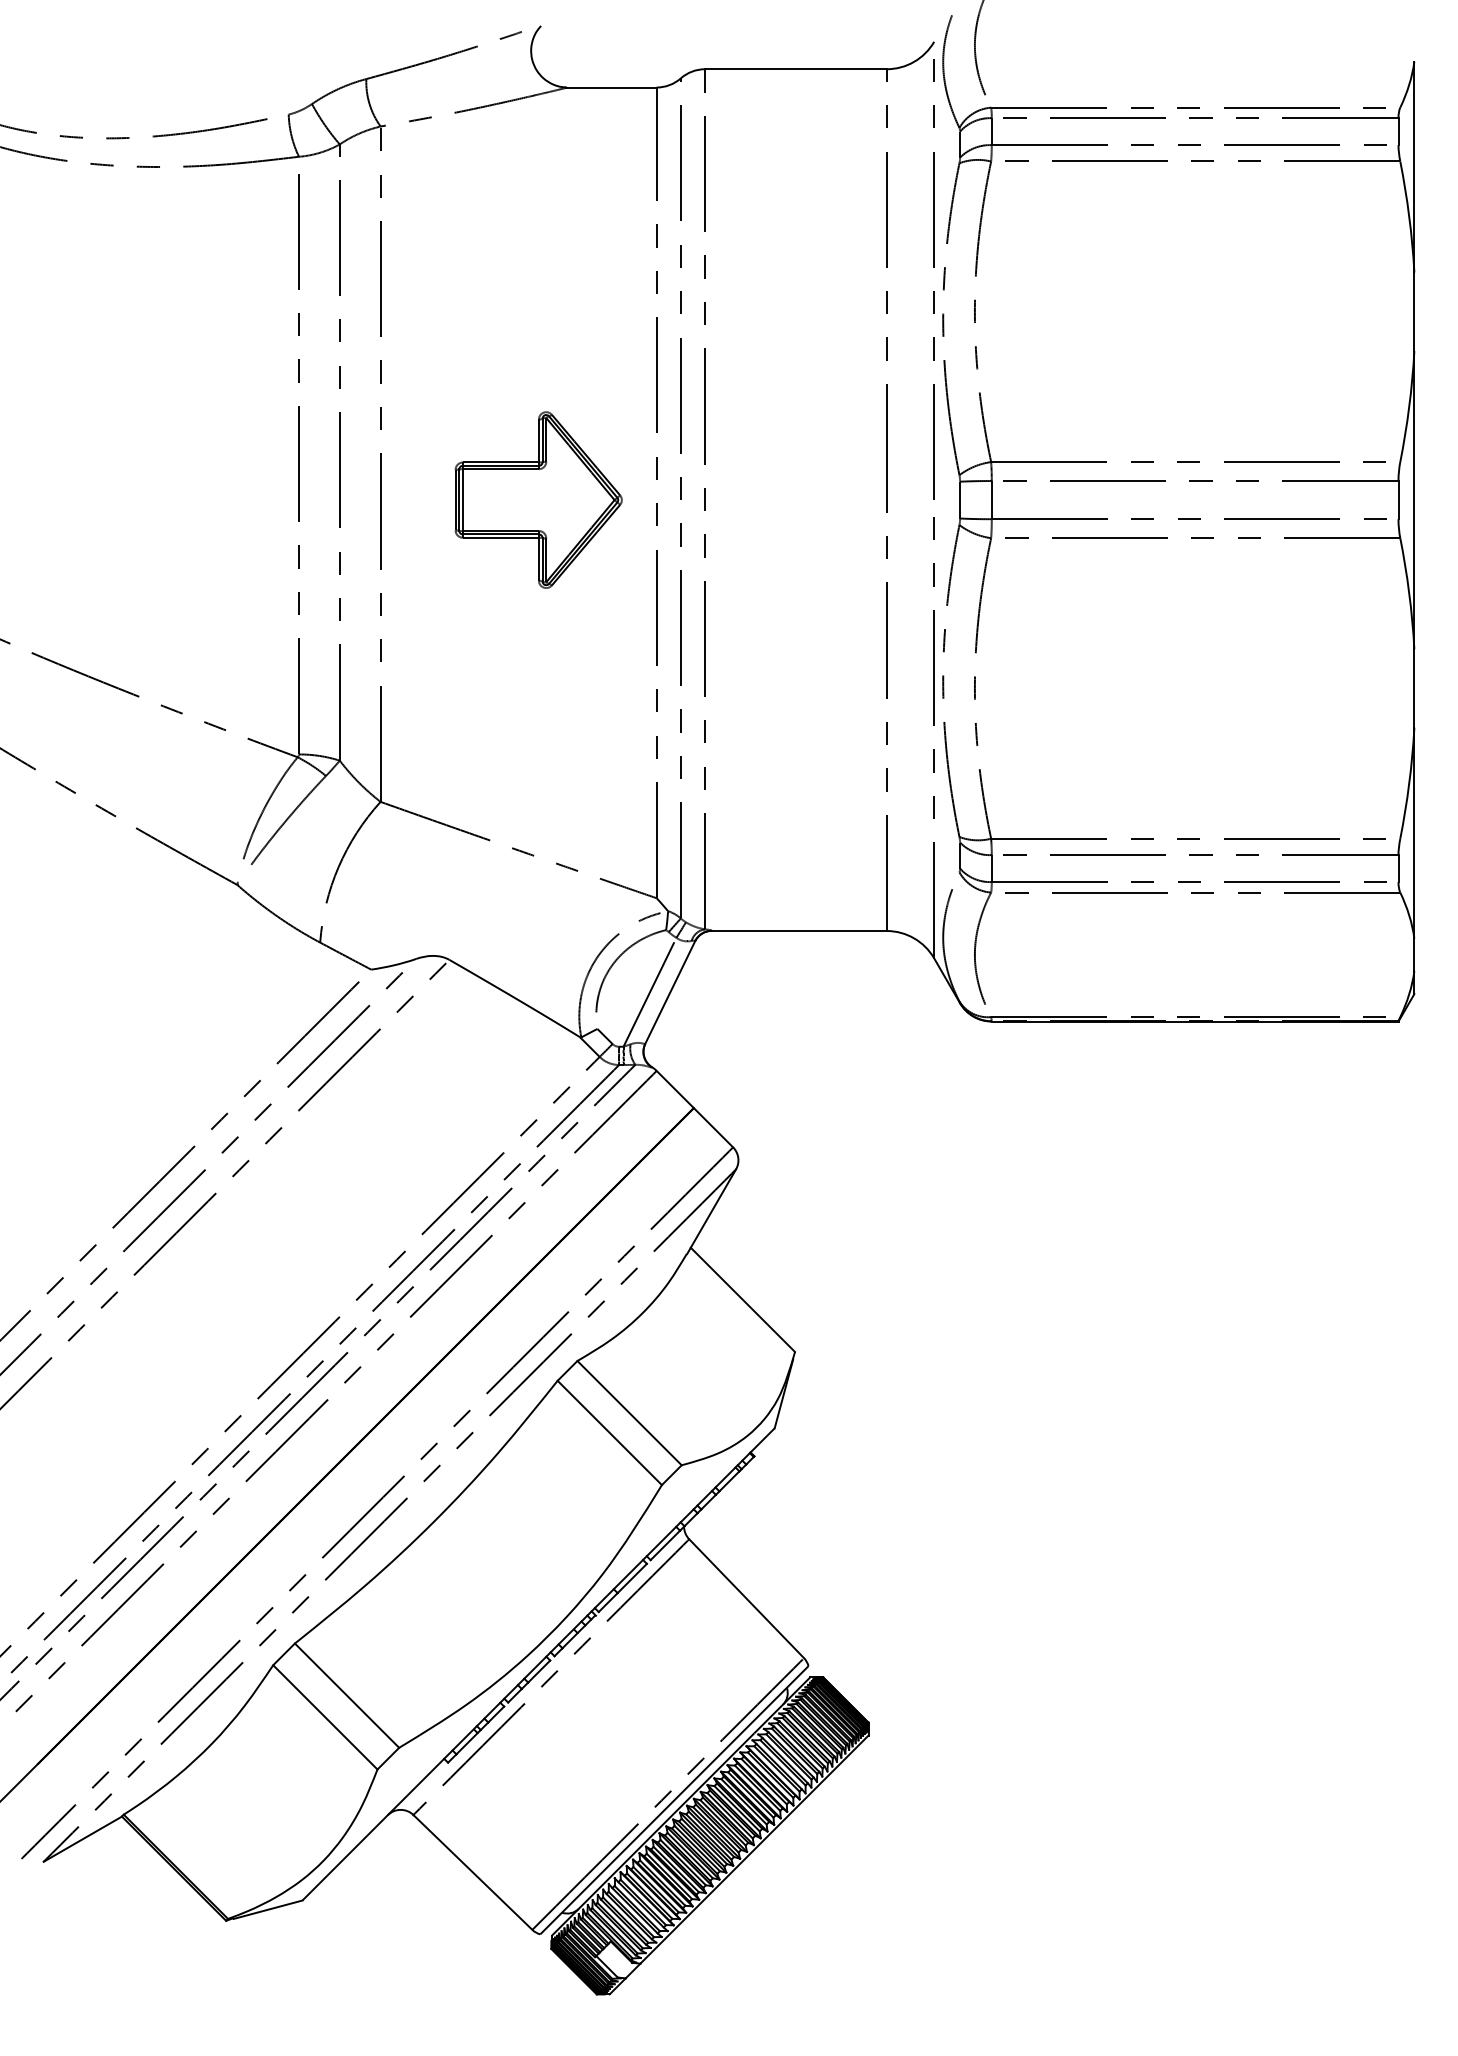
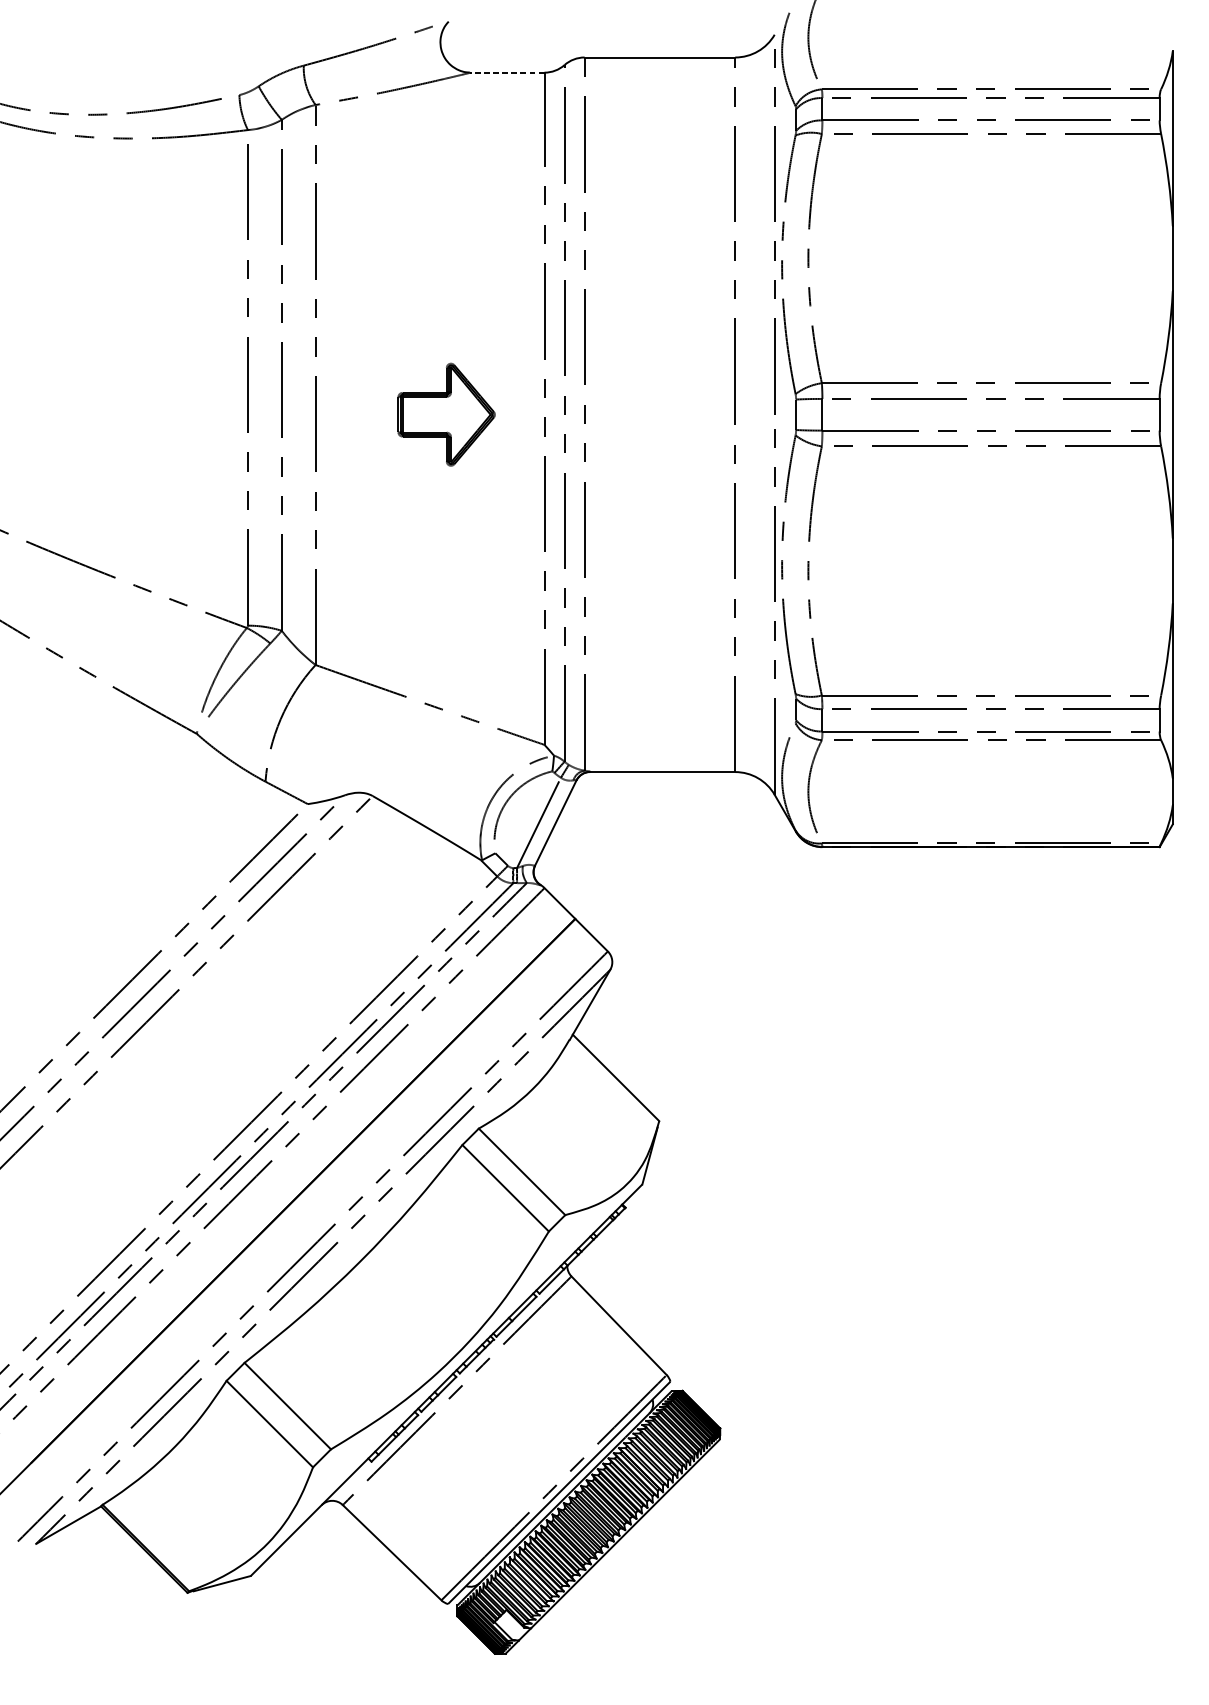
line: (611, 87) -> (507, 72), solid -> dashed
part: (538, 499) -> (446, 414), size x0.7

